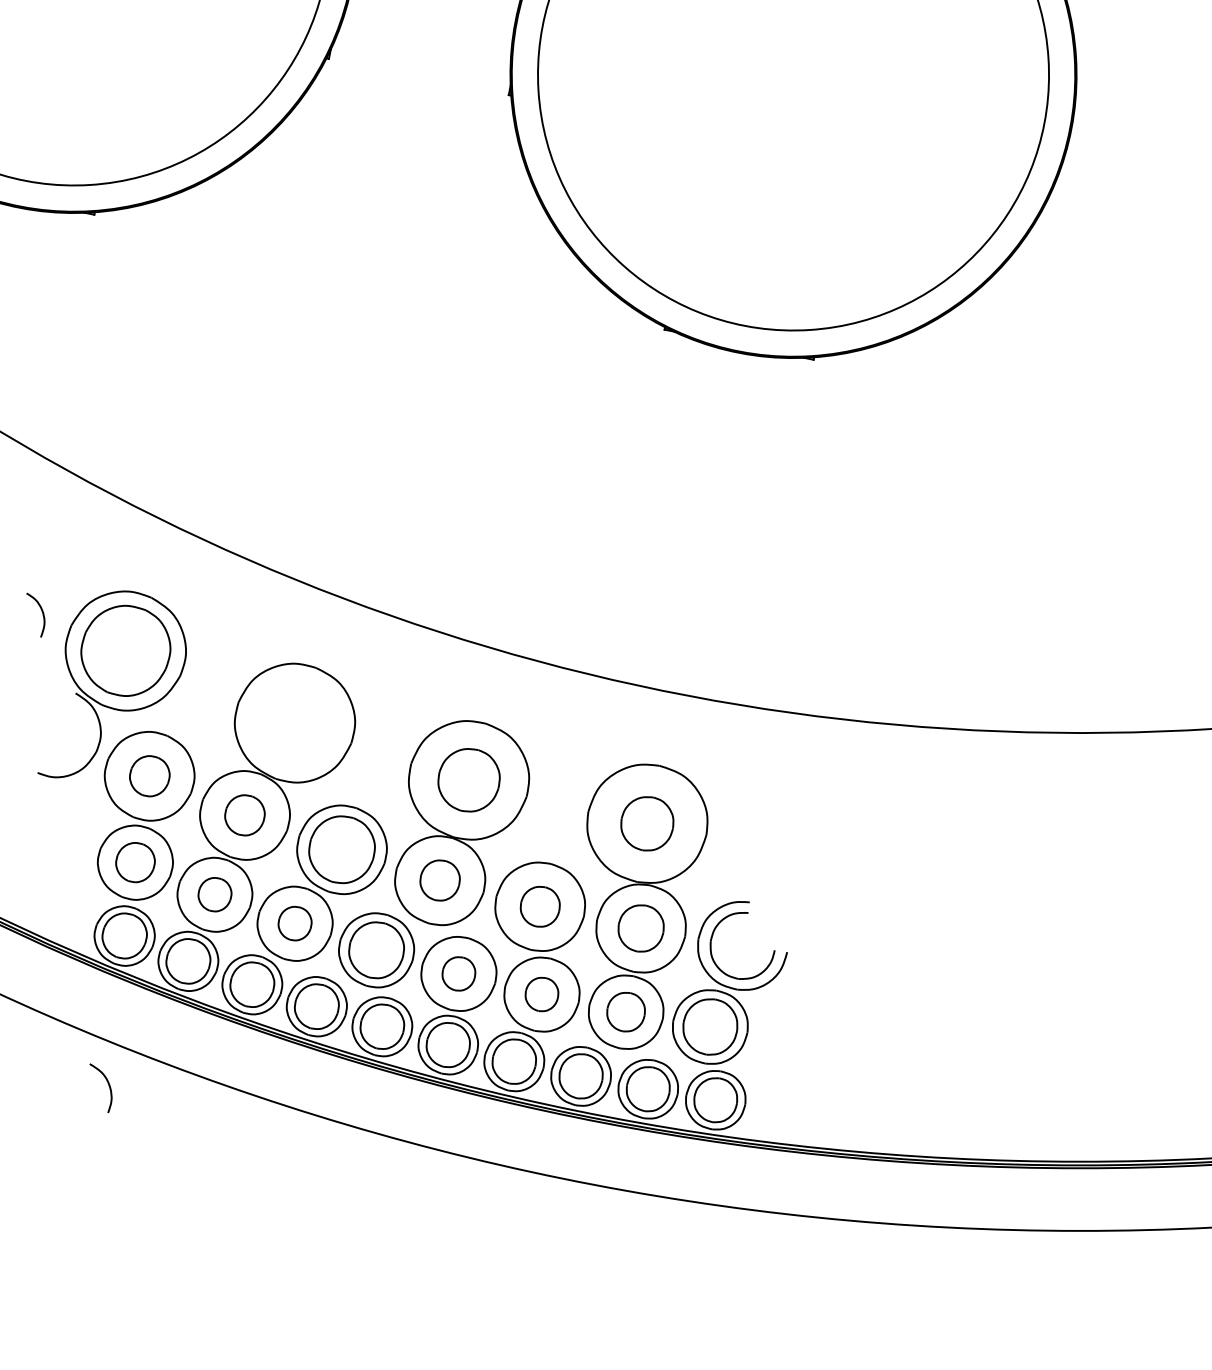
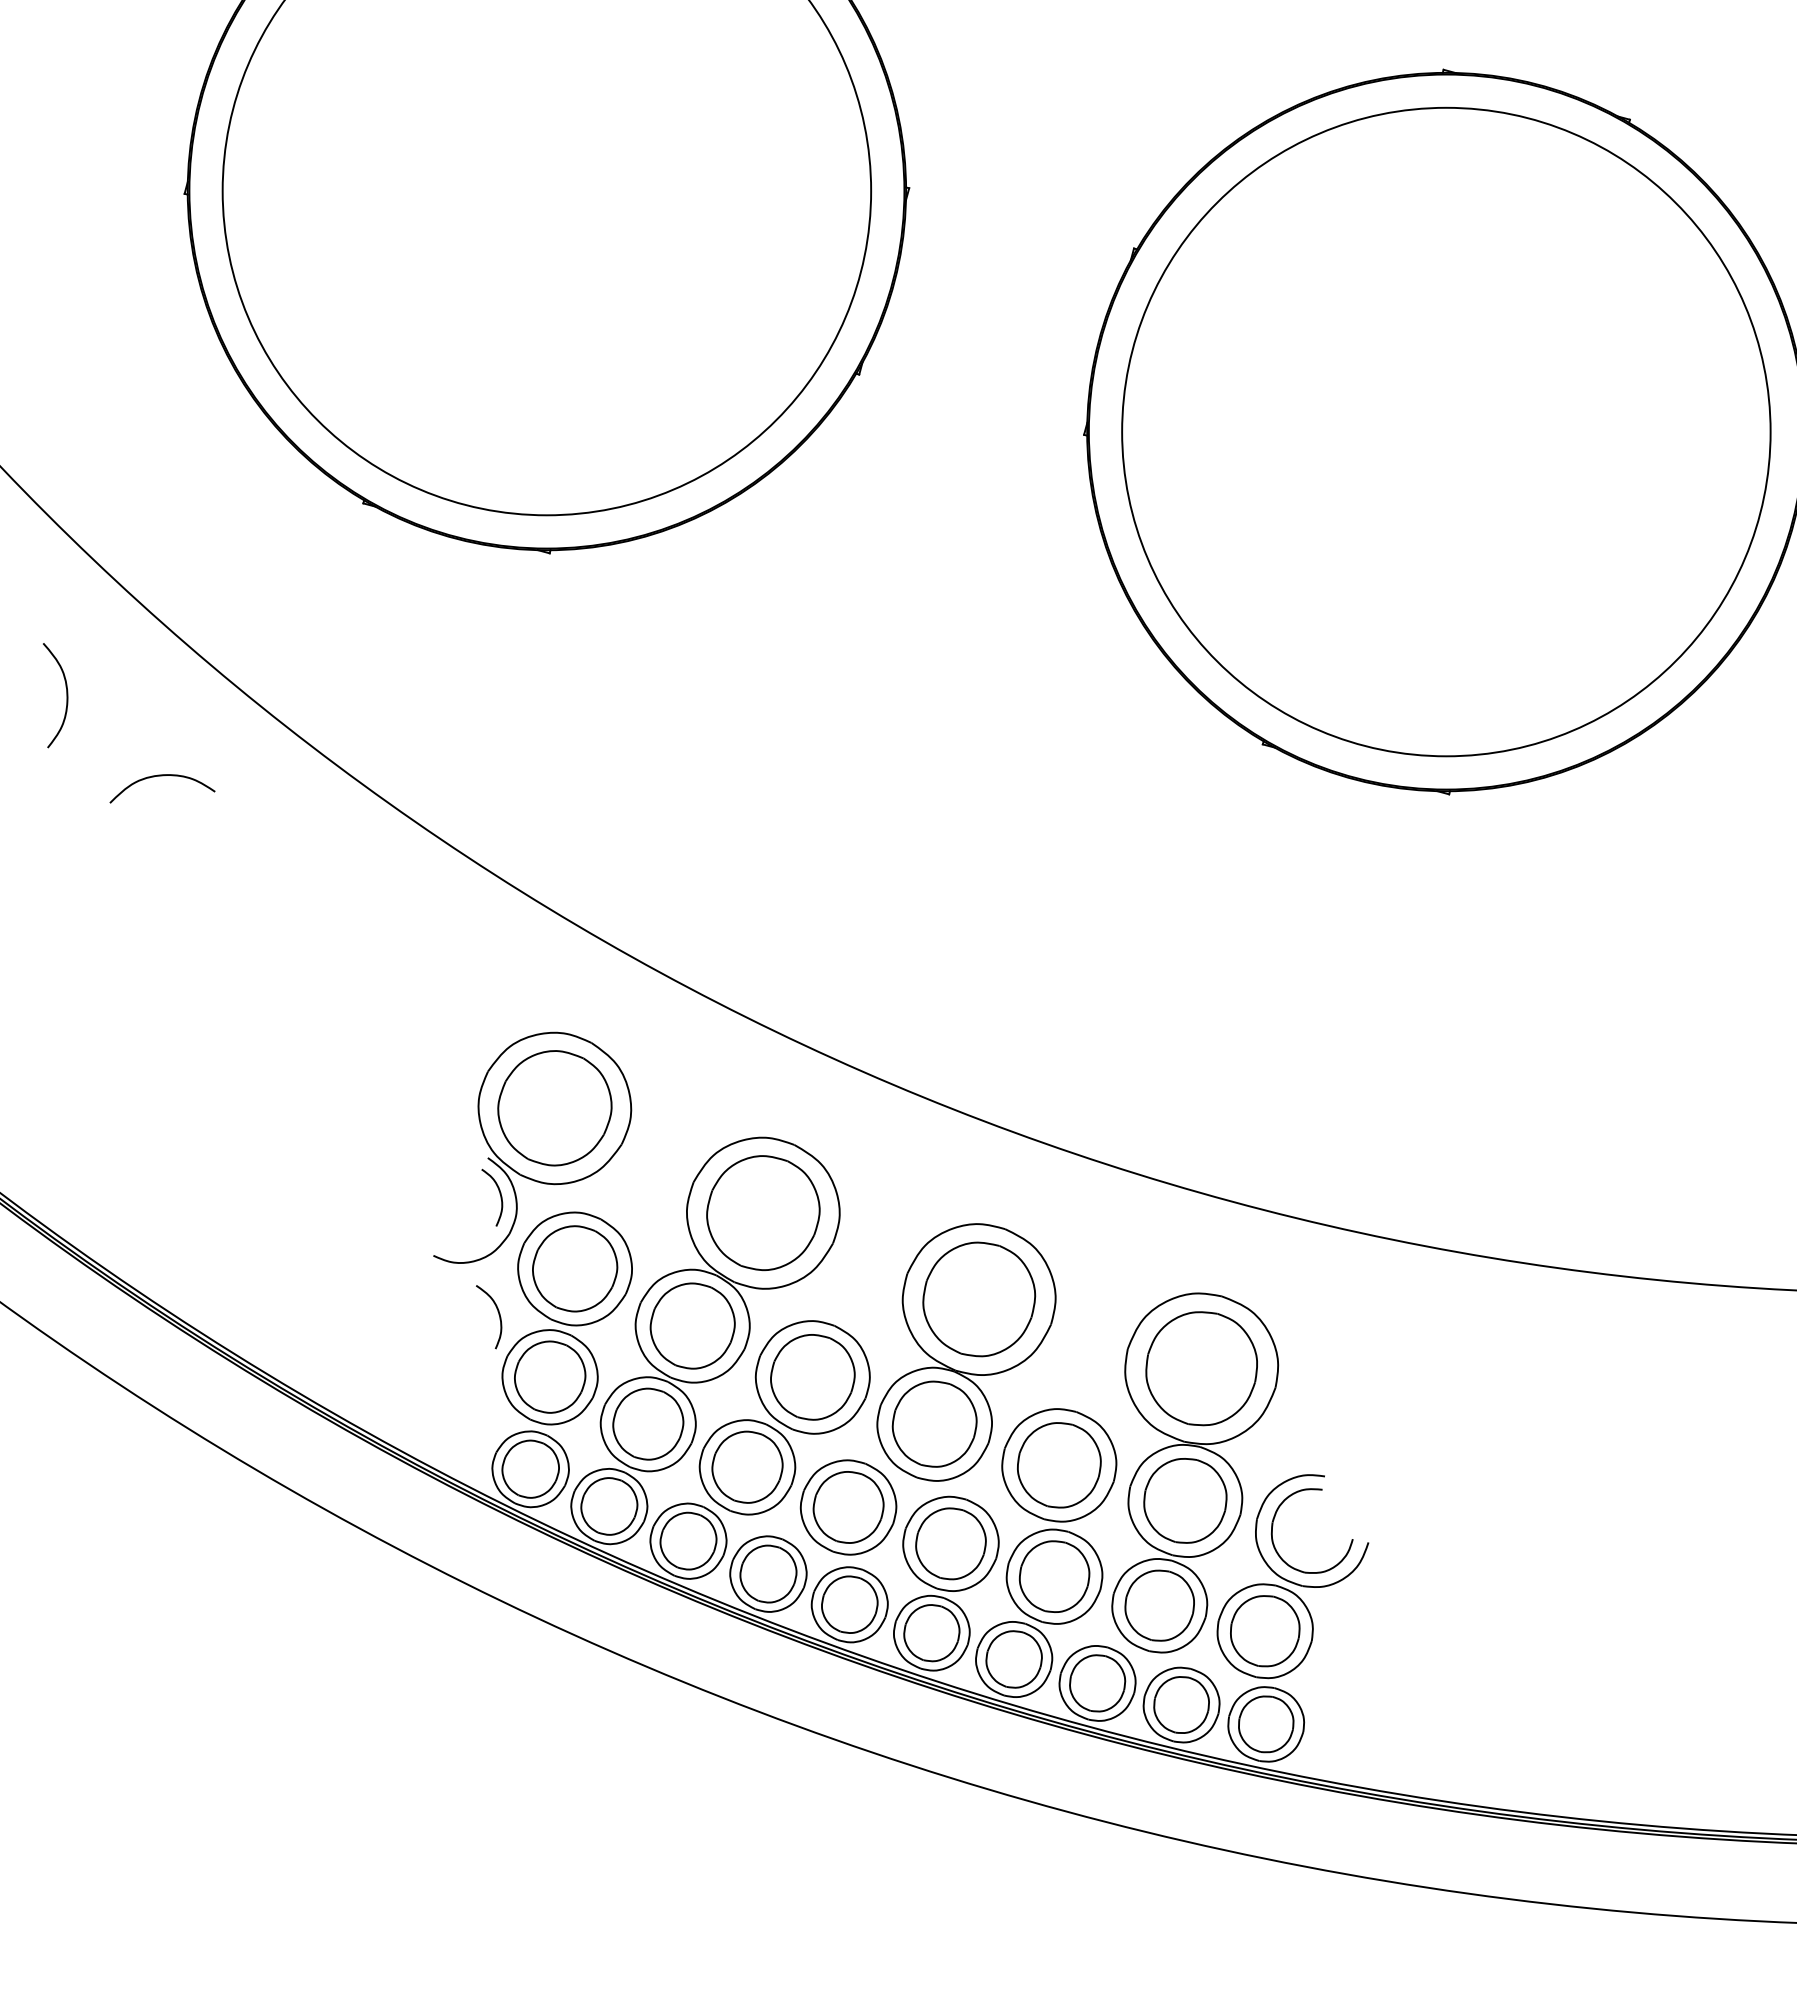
curve: (41, 612) -> (499, 1194), moved
part: (295, 723) -> (763, 1213), added
part: (150, 775) -> (575, 1268), size x1.67
part: (469, 780) -> (979, 1299), size x1.43
part: (244, 814) -> (692, 1325), size x1.67
part: (647, 823) -> (1201, 1368), size x1.67
part: (135, 862) -> (550, 1376), size x1.43
part: (440, 880) -> (934, 1423), size x1.67
part: (215, 894) -> (648, 1423), size x1.67
part: (540, 906) -> (1059, 1465), size x1.67
part: (295, 923) -> (747, 1466), size x1.67
part: (641, 928) -> (1185, 1500), size x1.43
part: (458, 973) -> (950, 1543), size x1.67
part: (541, 994) -> (1054, 1576), size x1.67
part: (625, 1012) -> (1159, 1605), size x1.43
curve: (108, 1086) -> (498, 1315), moved

